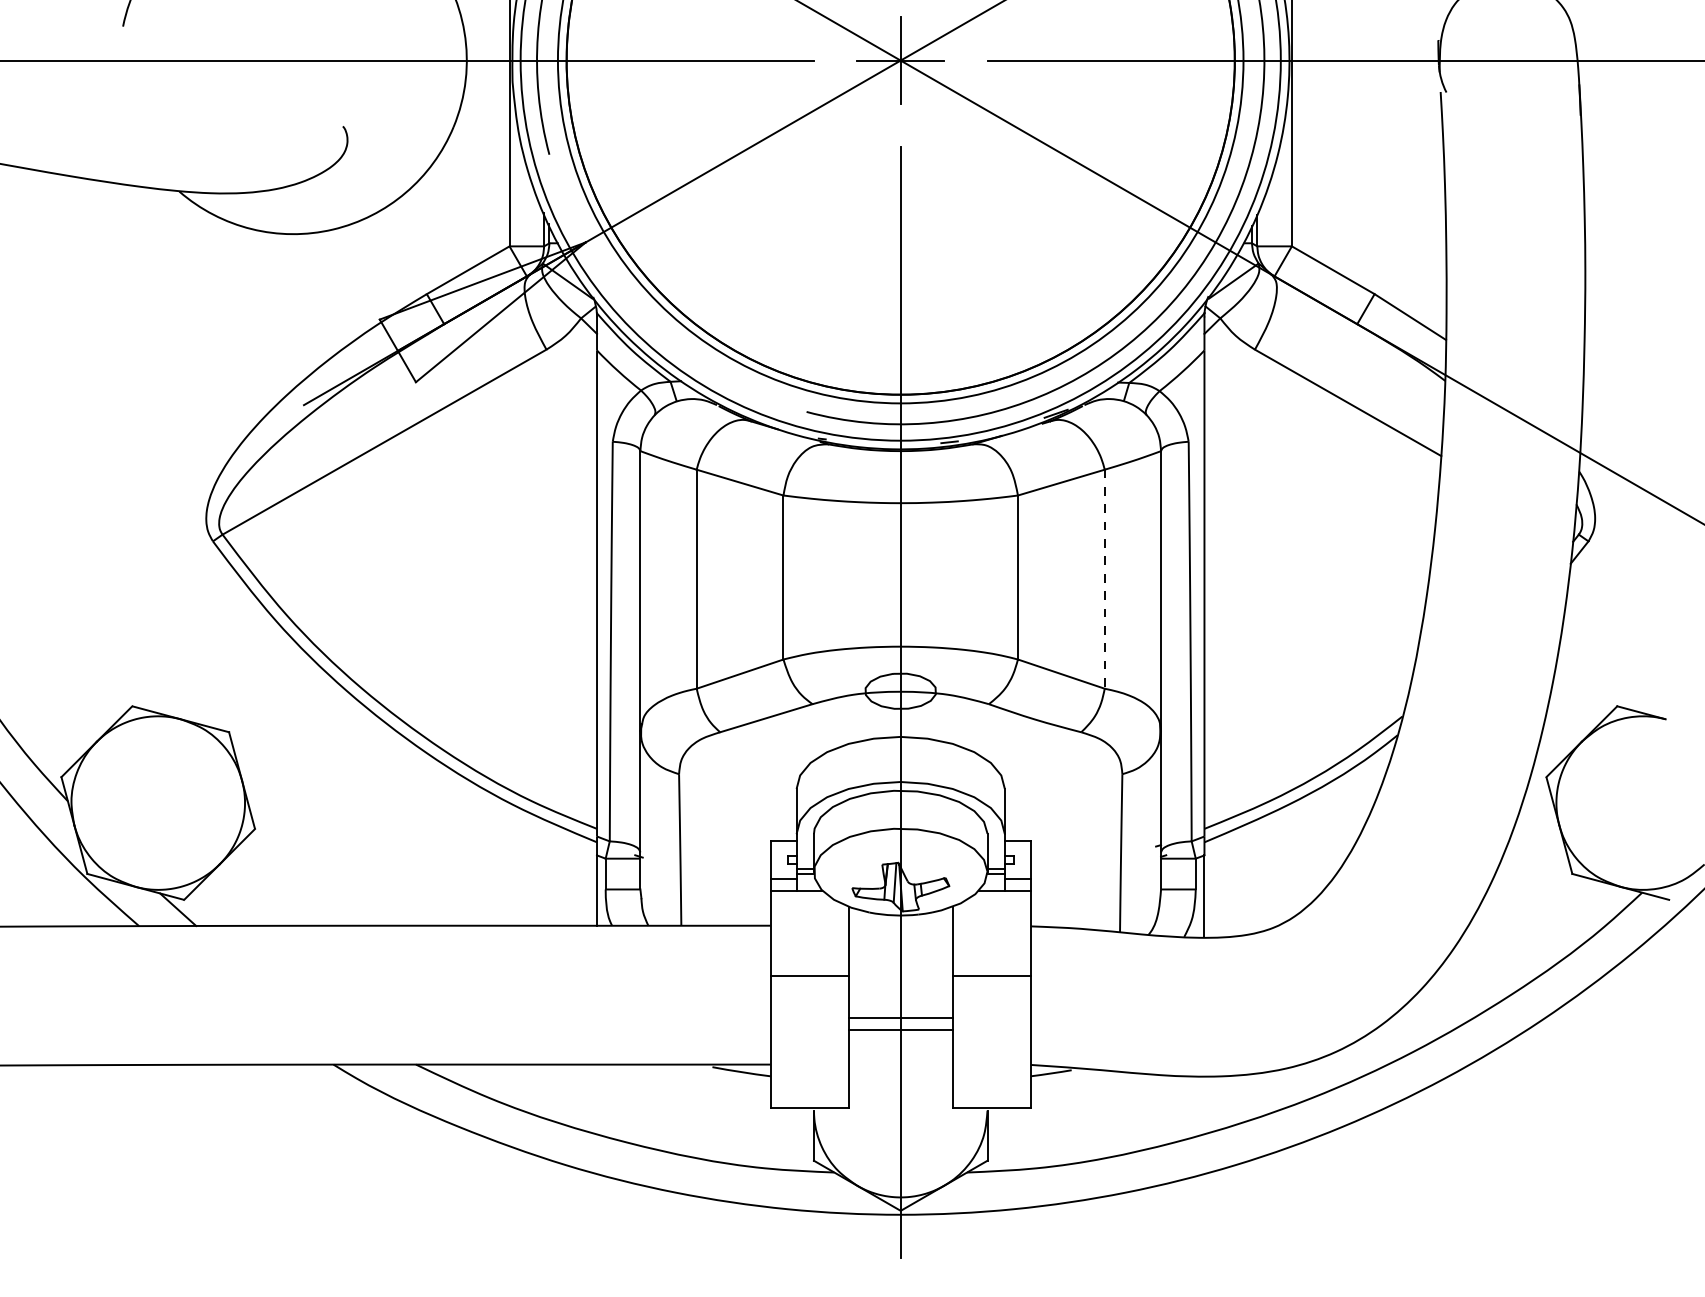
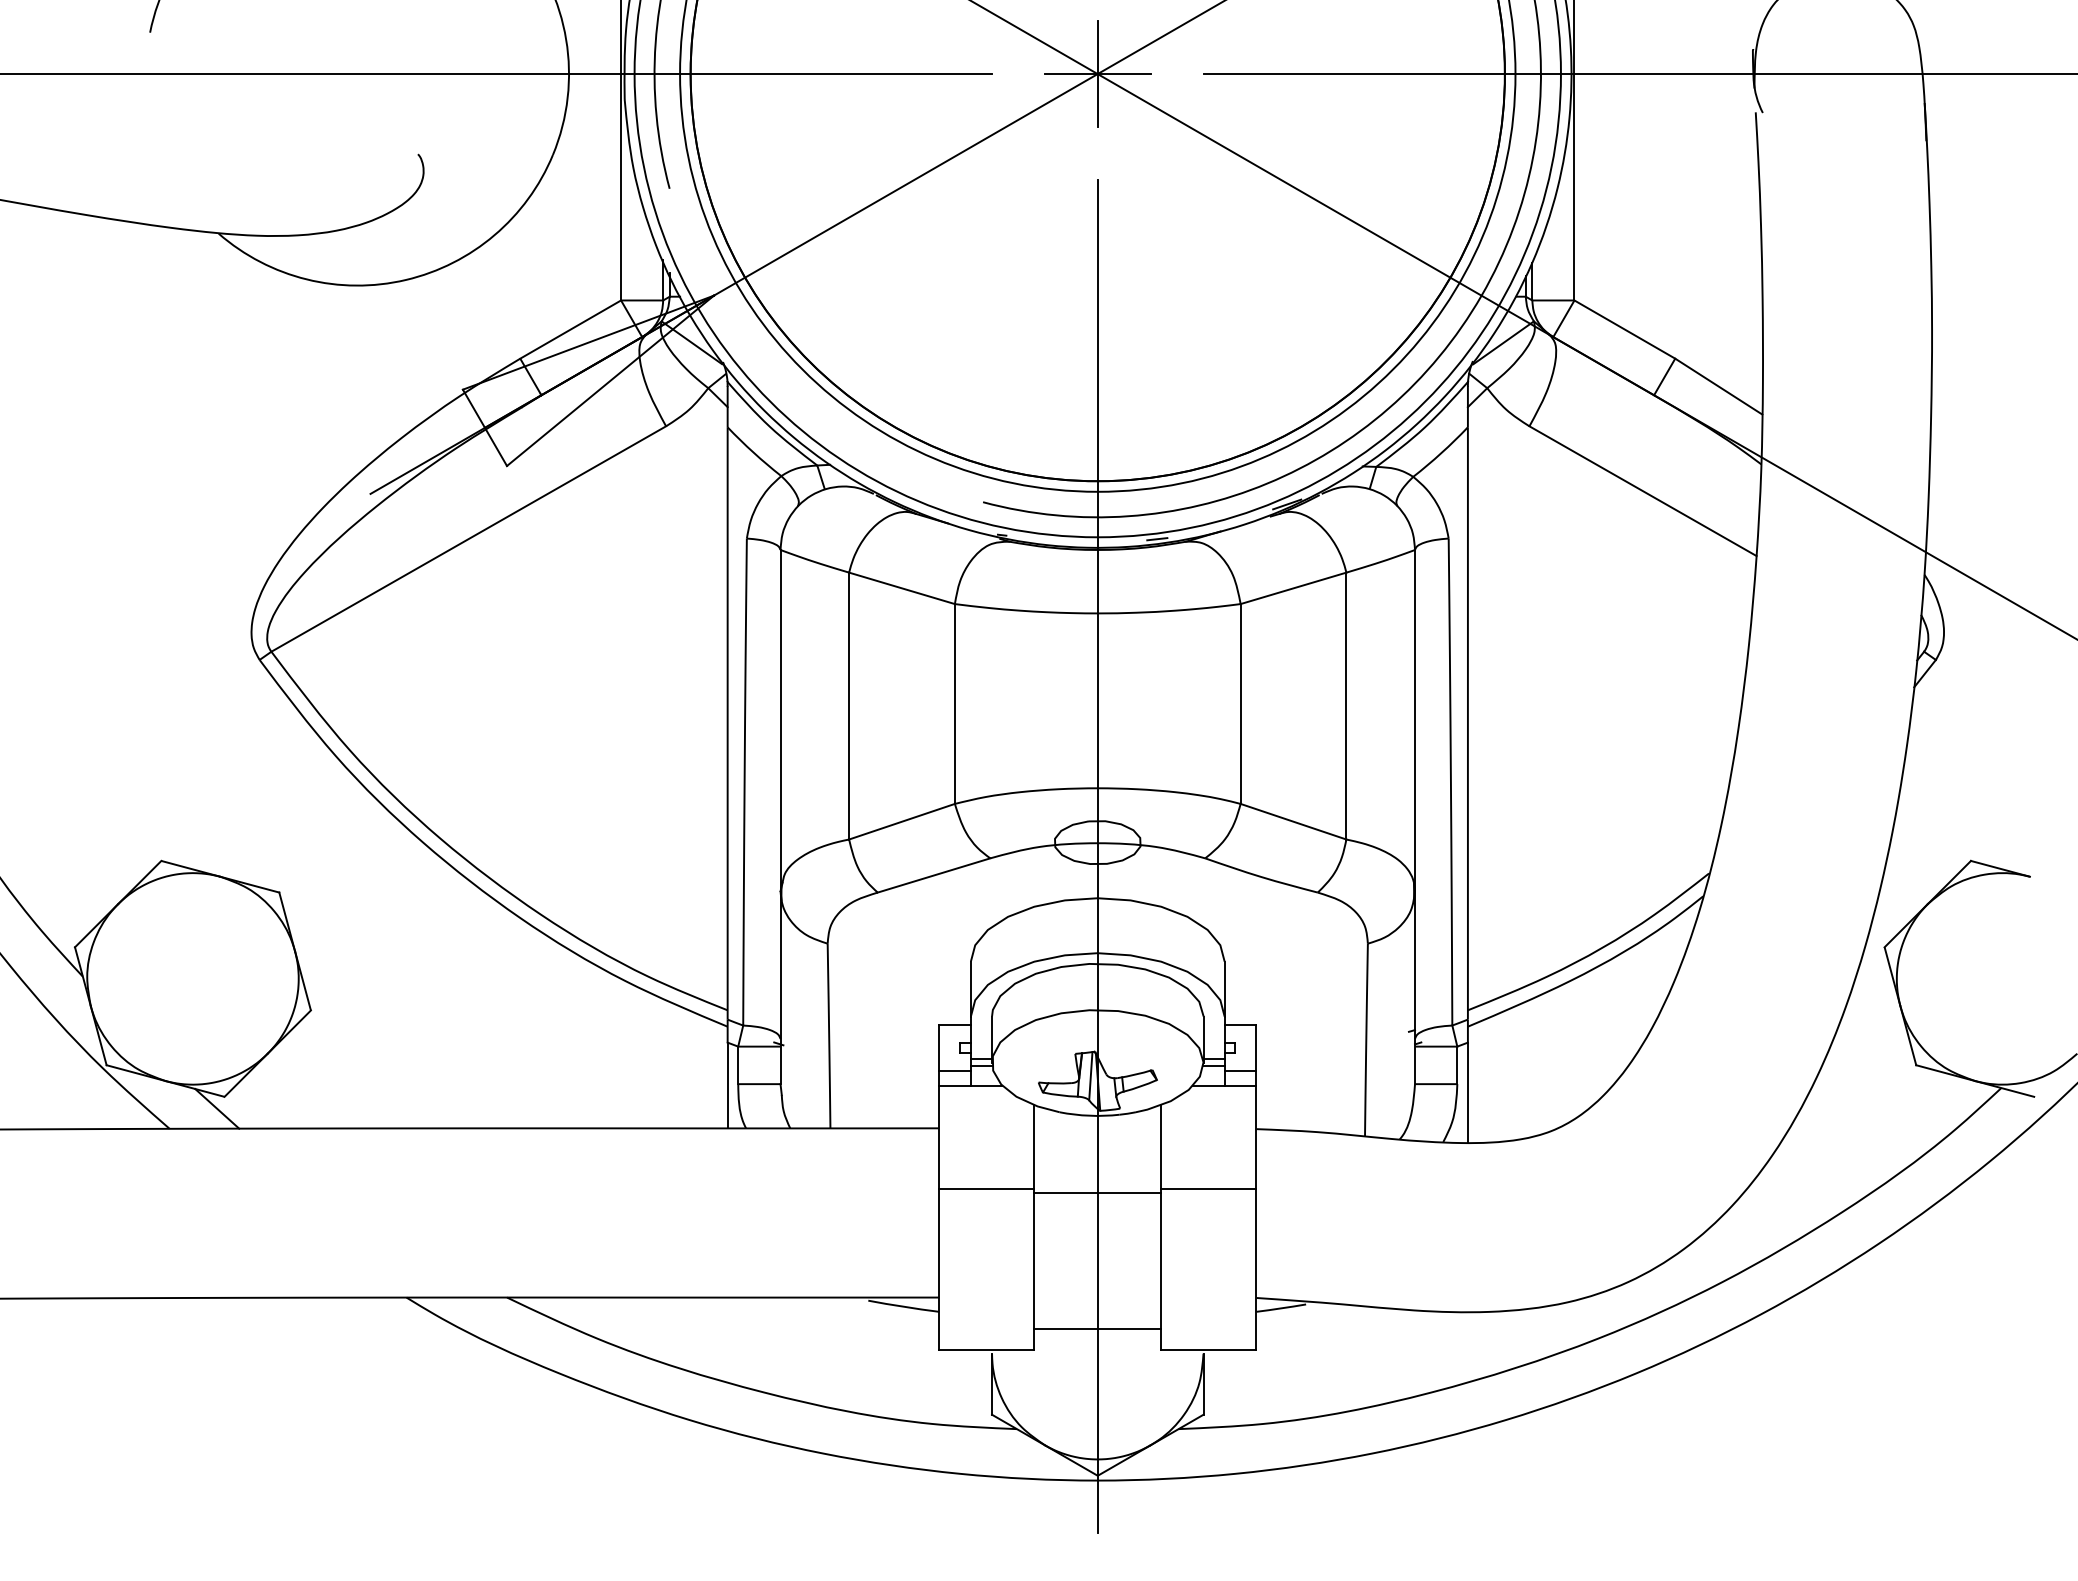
line: (1104, 579) -> (1346, 706), dashed -> solid
line: (900, 1017) -> (1097, 1192), moved
line: (900, 1030) -> (1097, 1329), moved

